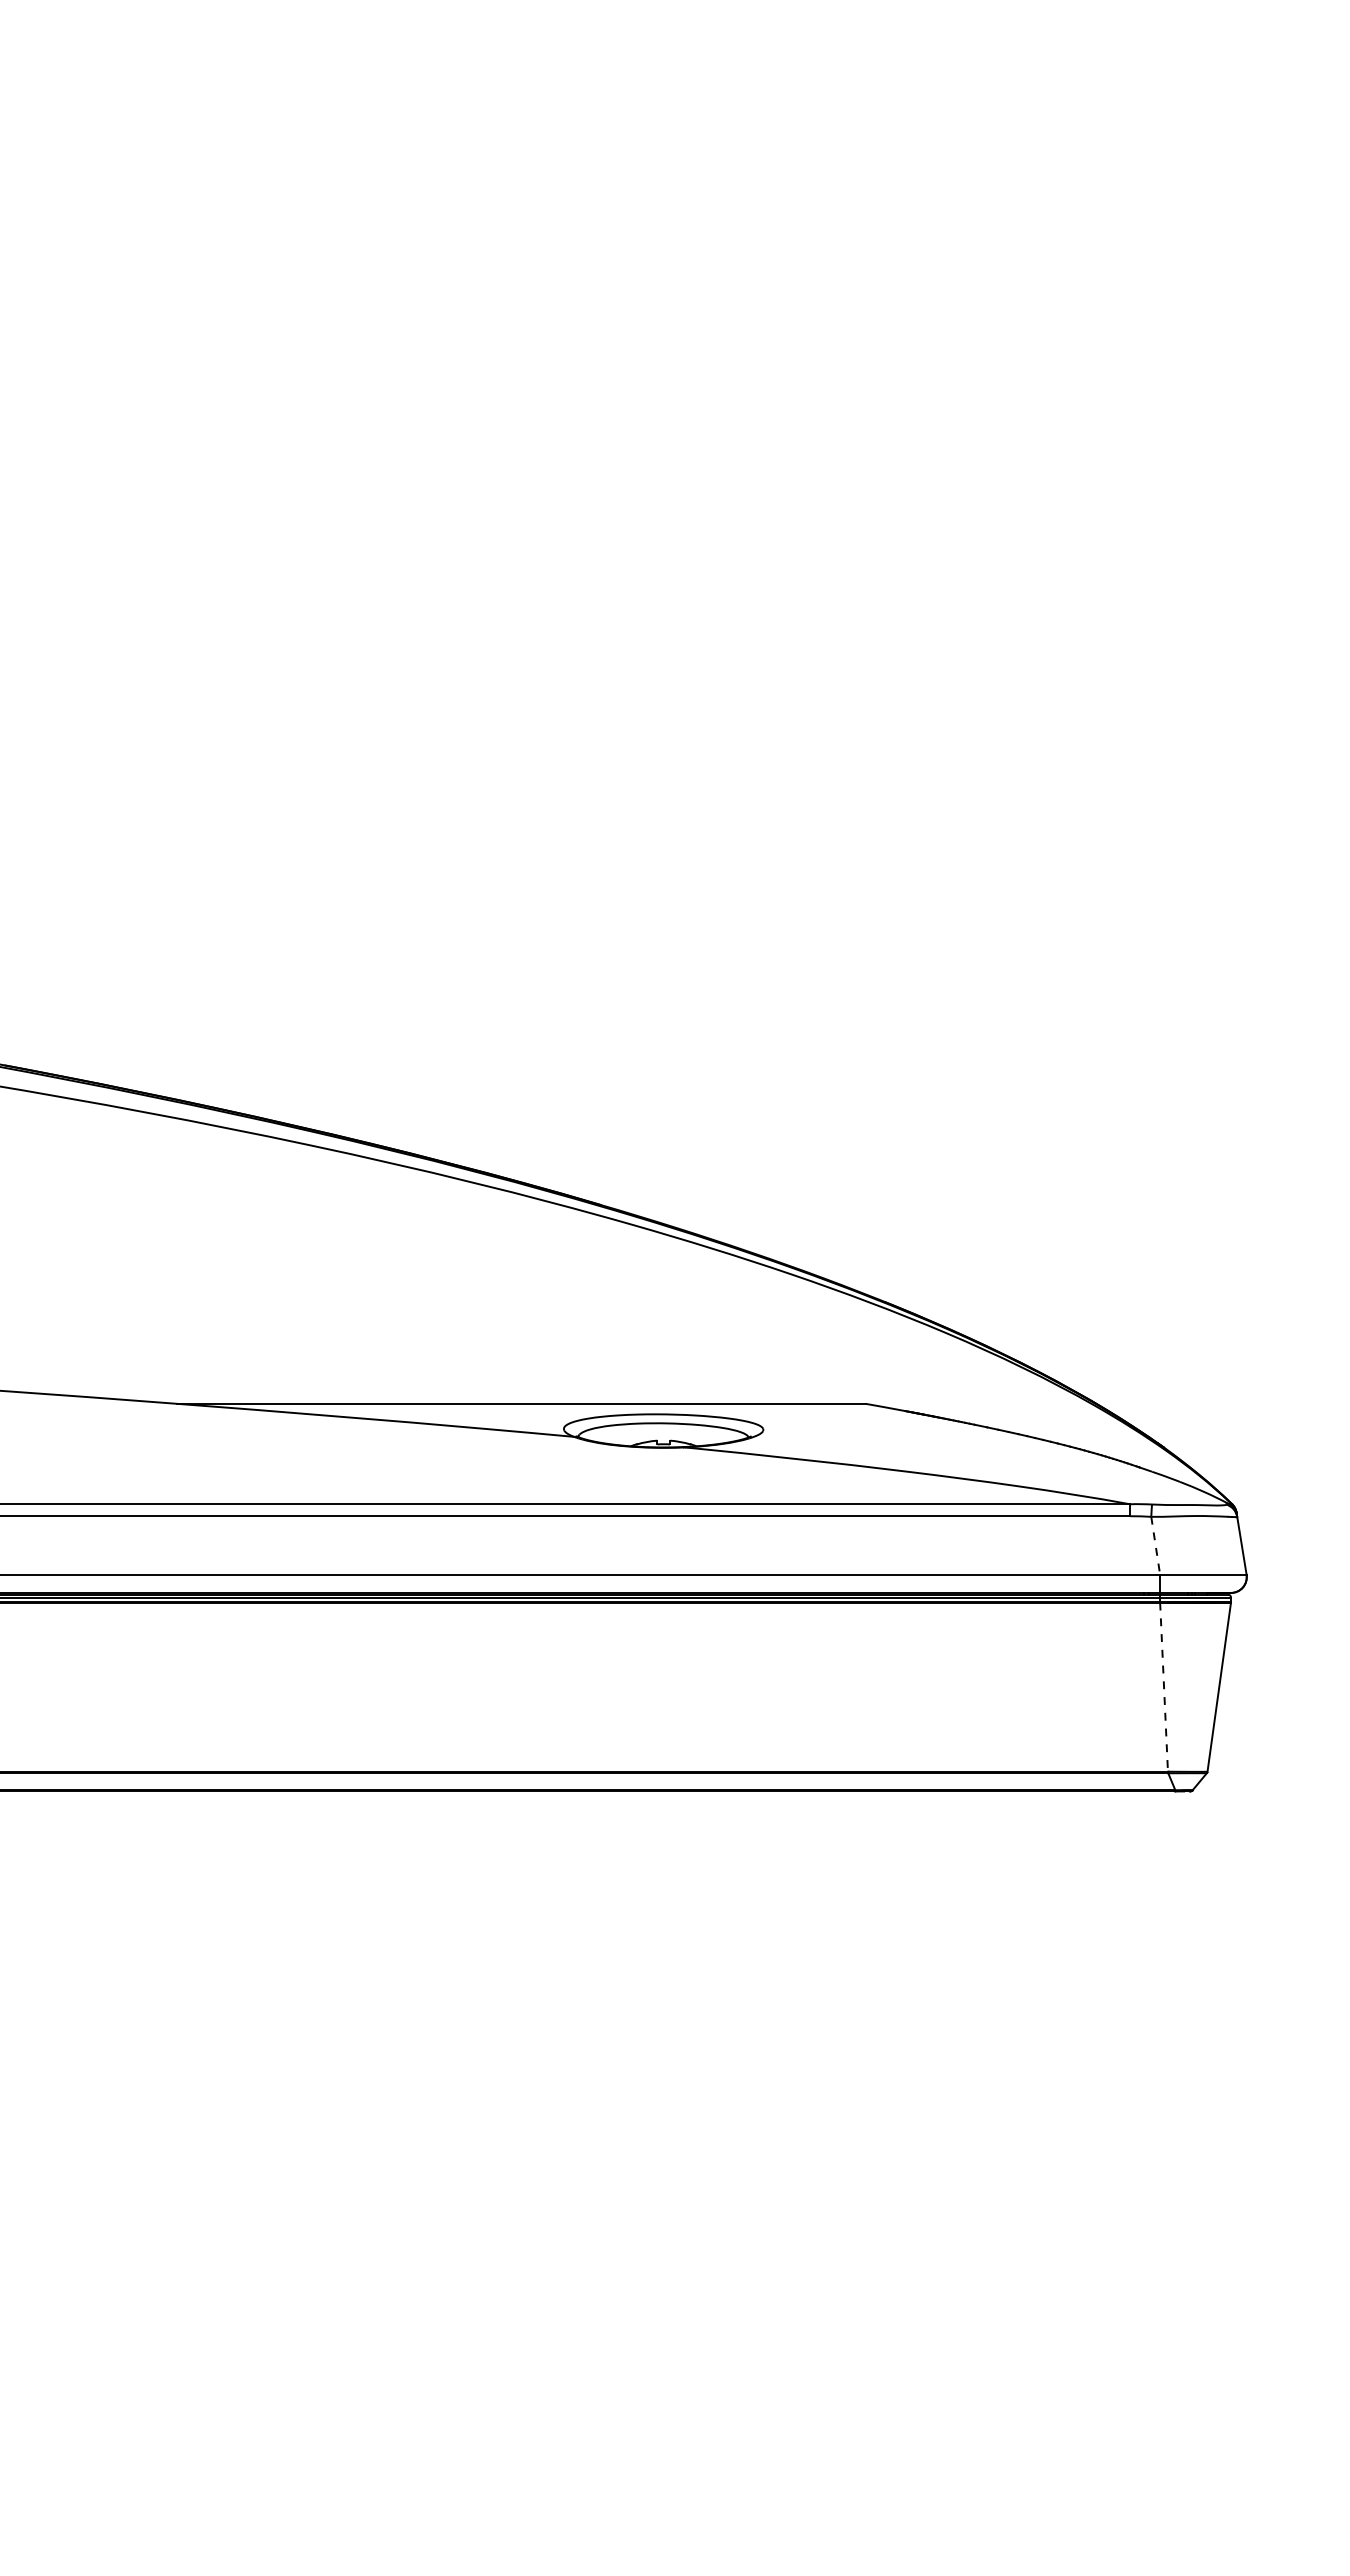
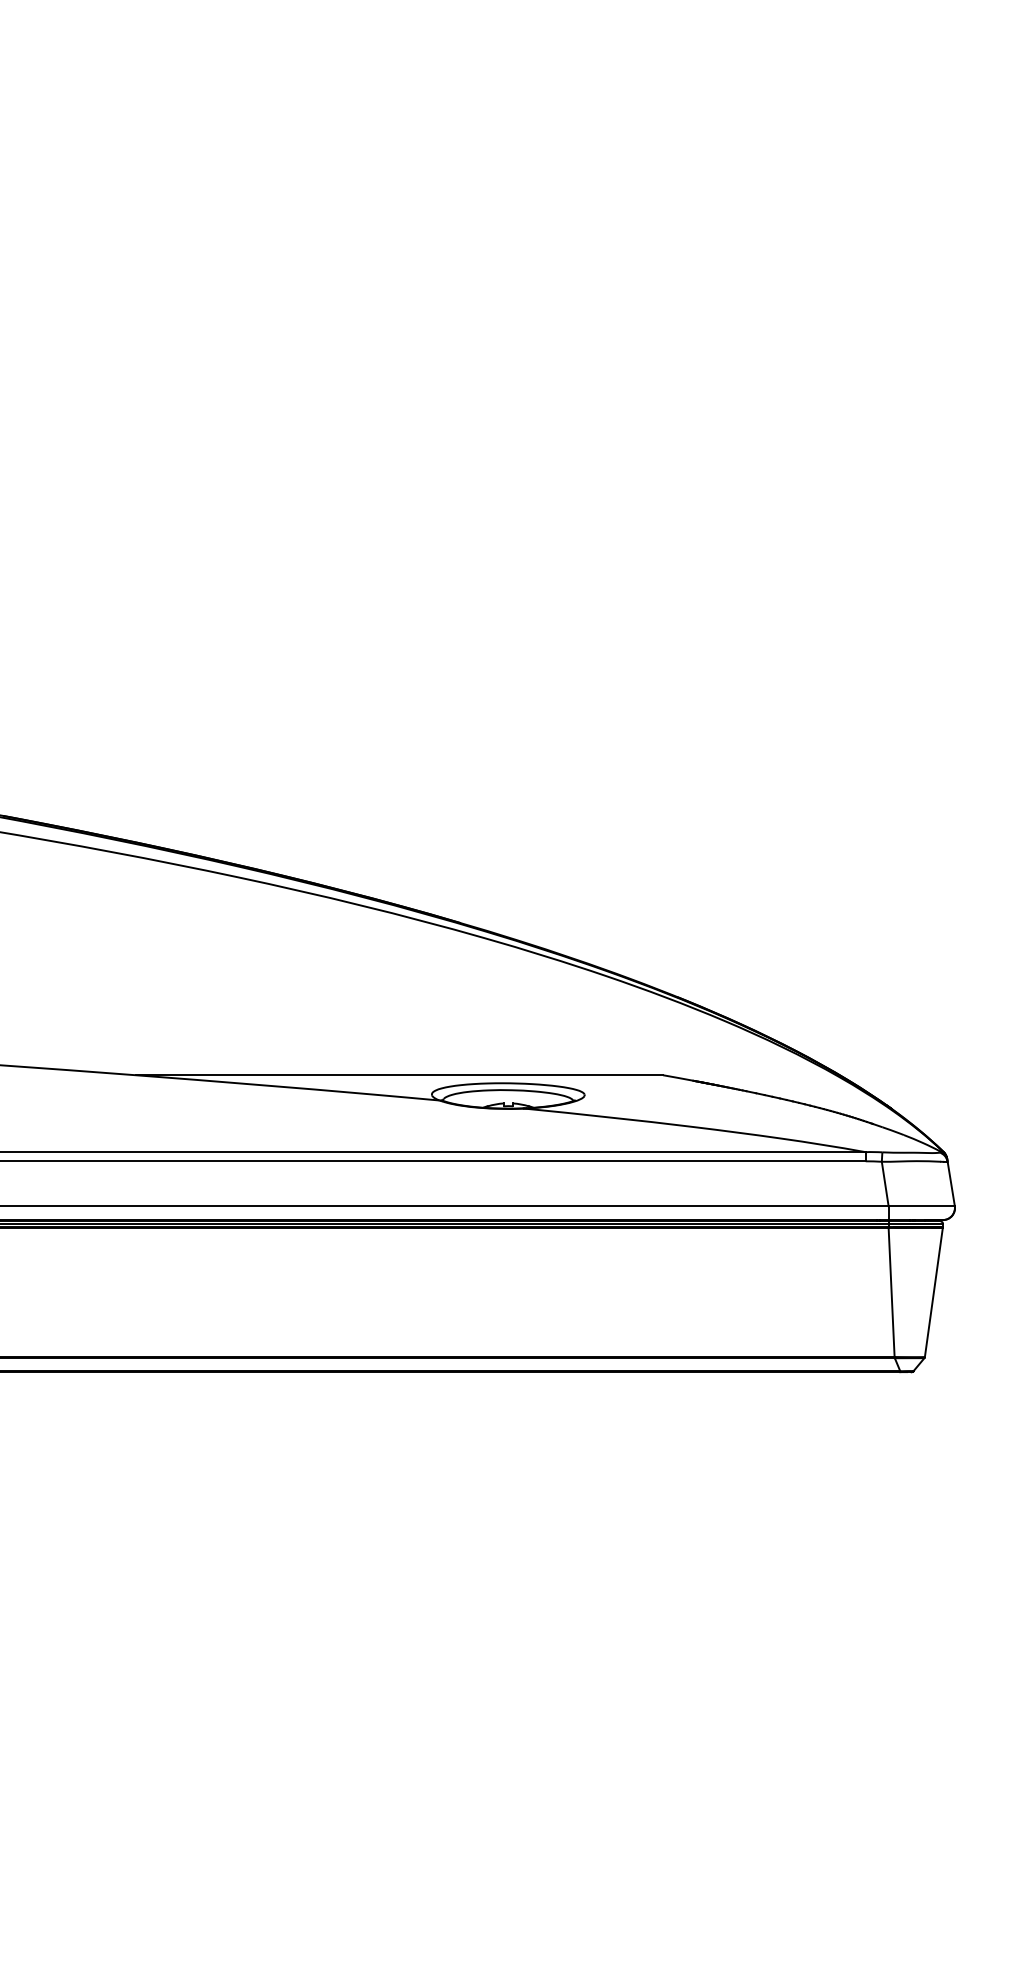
line: (1155, 1546) -> (885, 1184), dashed -> solid
line: (1164, 1687) -> (891, 1292), dashed -> solid

